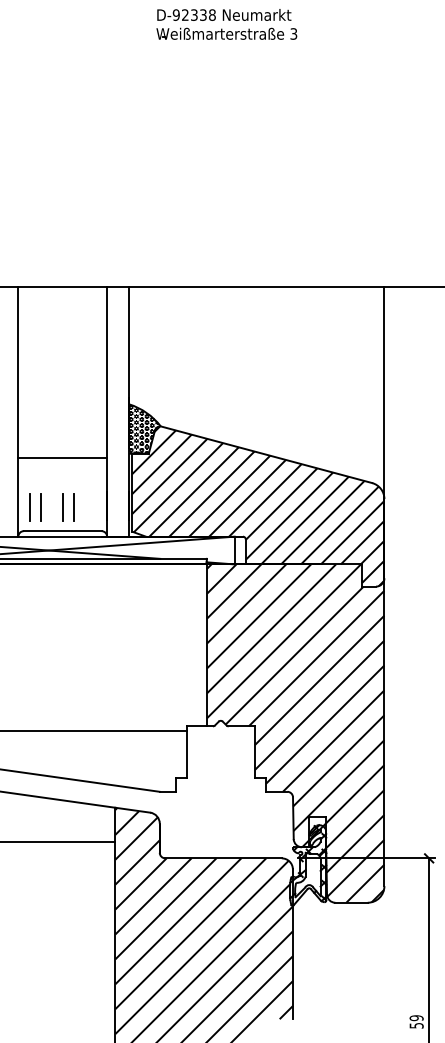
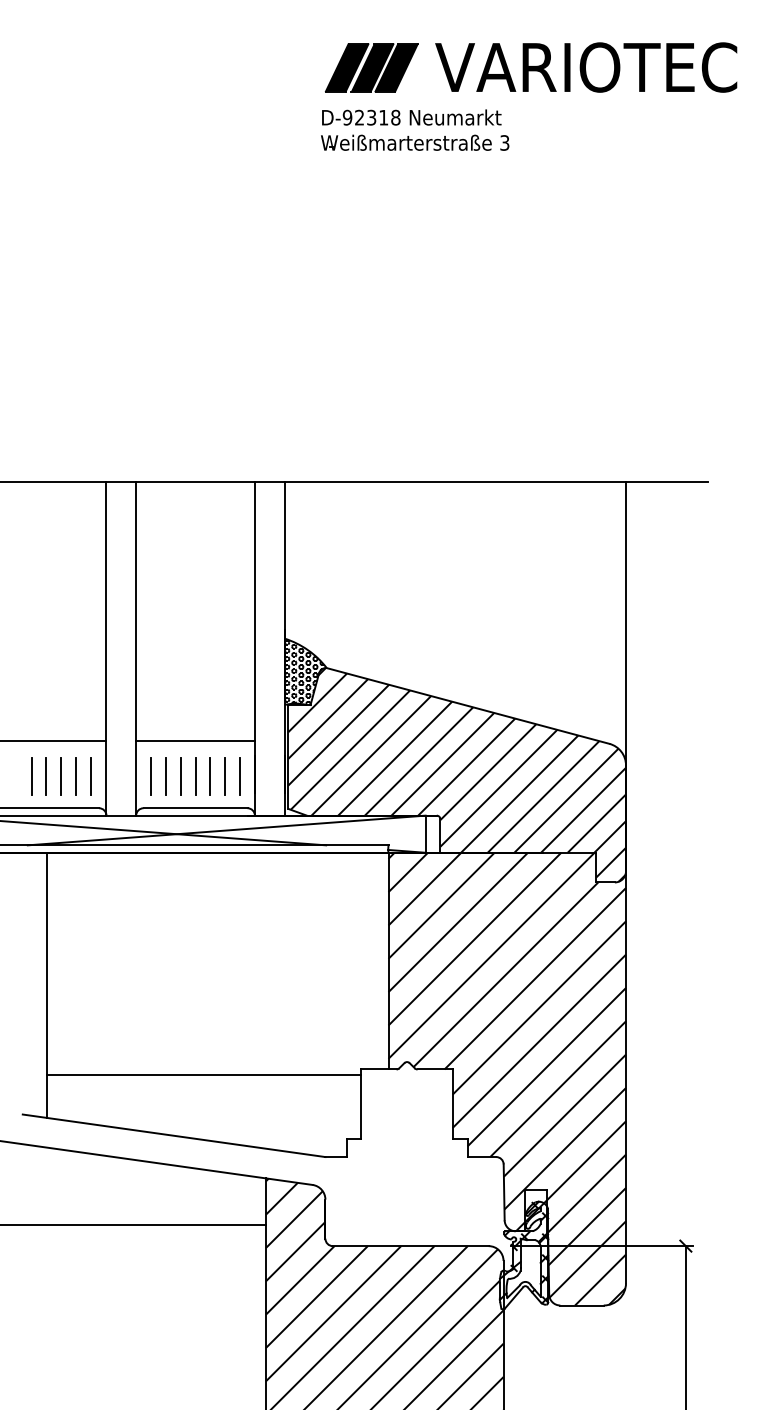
text: (203, 14) -> (383, 117), D-92338 -> D-92318
line: (62, 458) -> (195, 741), moved
line: (51, 507) -> (180, 776), added
line: (85, 507) -> (225, 776), added
line: (96, 507) -> (240, 776), added

